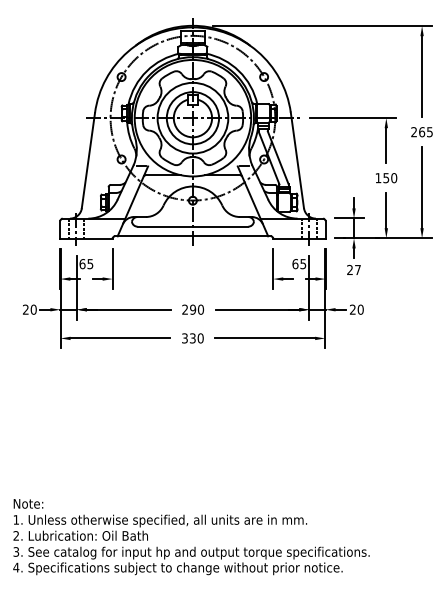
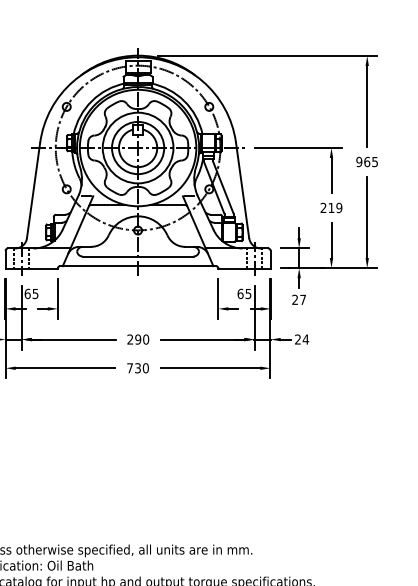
text: (414, 132) -> (359, 162), 265 -> 965
text: (385, 178) -> (330, 208), 150 -> 219
text: (360, 309) -> (305, 339), 20 -> 24
text: (184, 338) -> (129, 368), 330 -> 730

